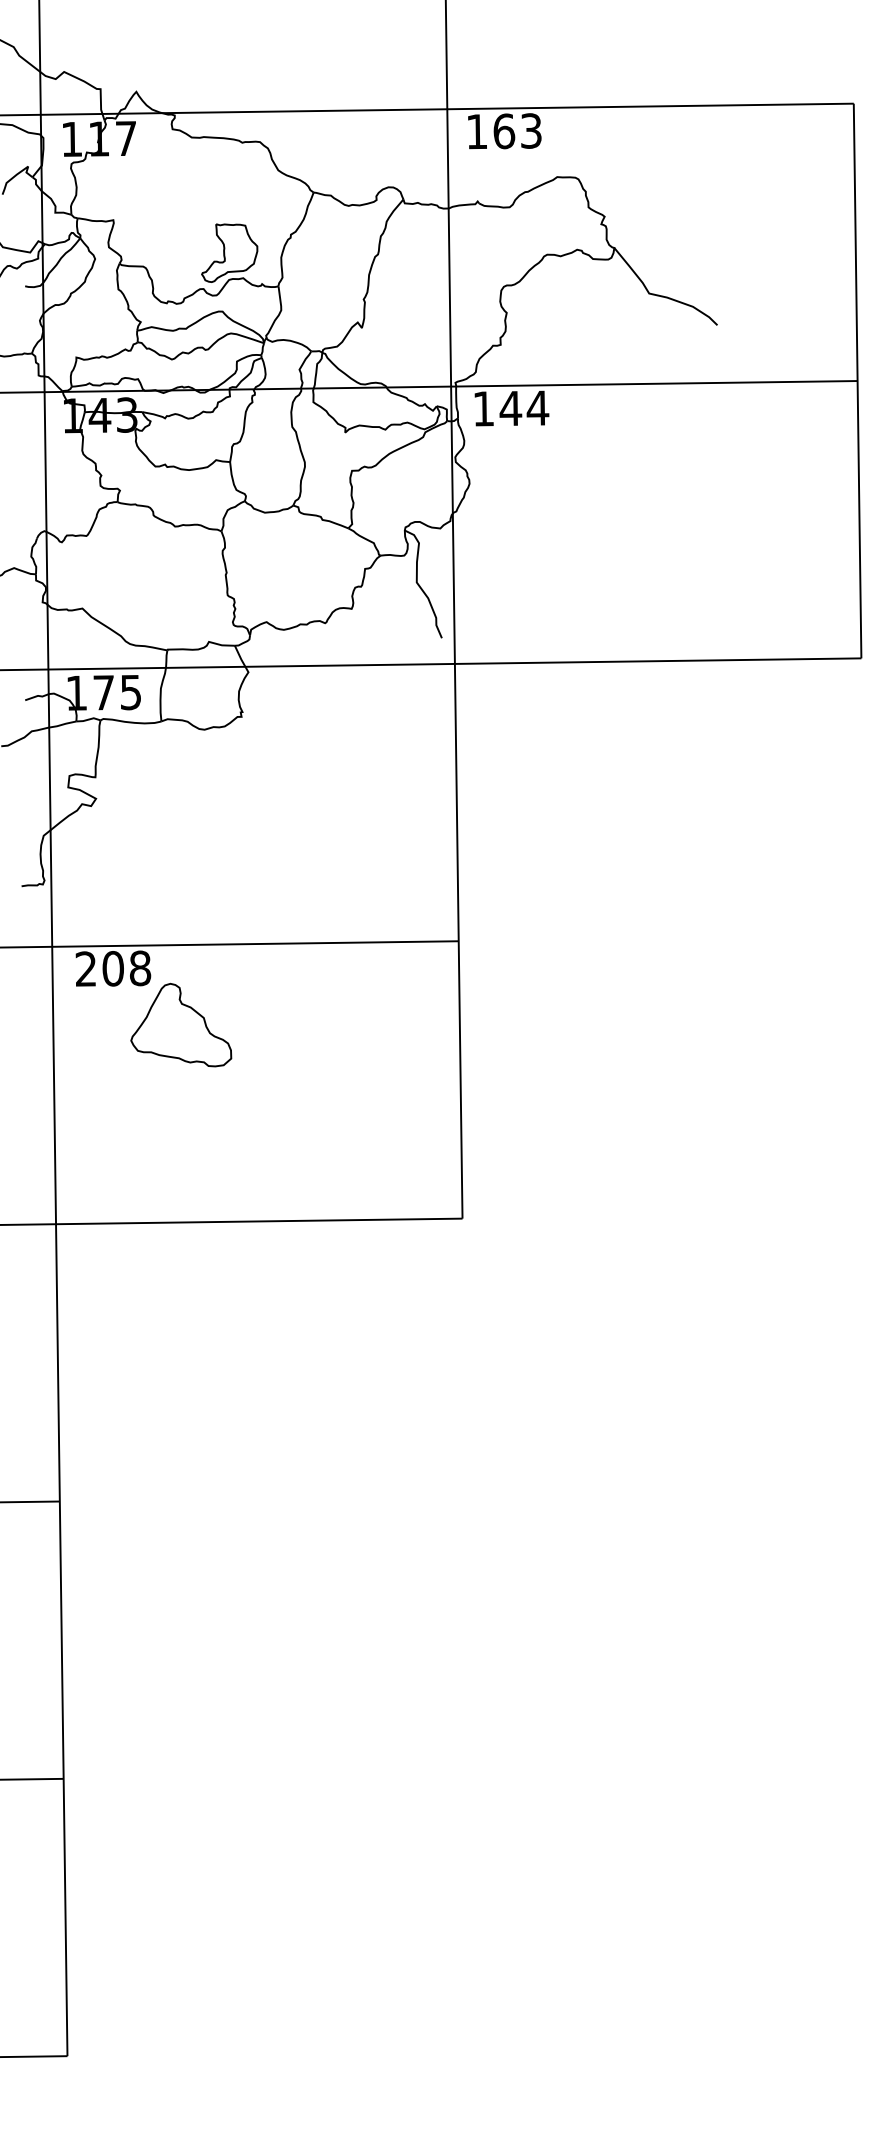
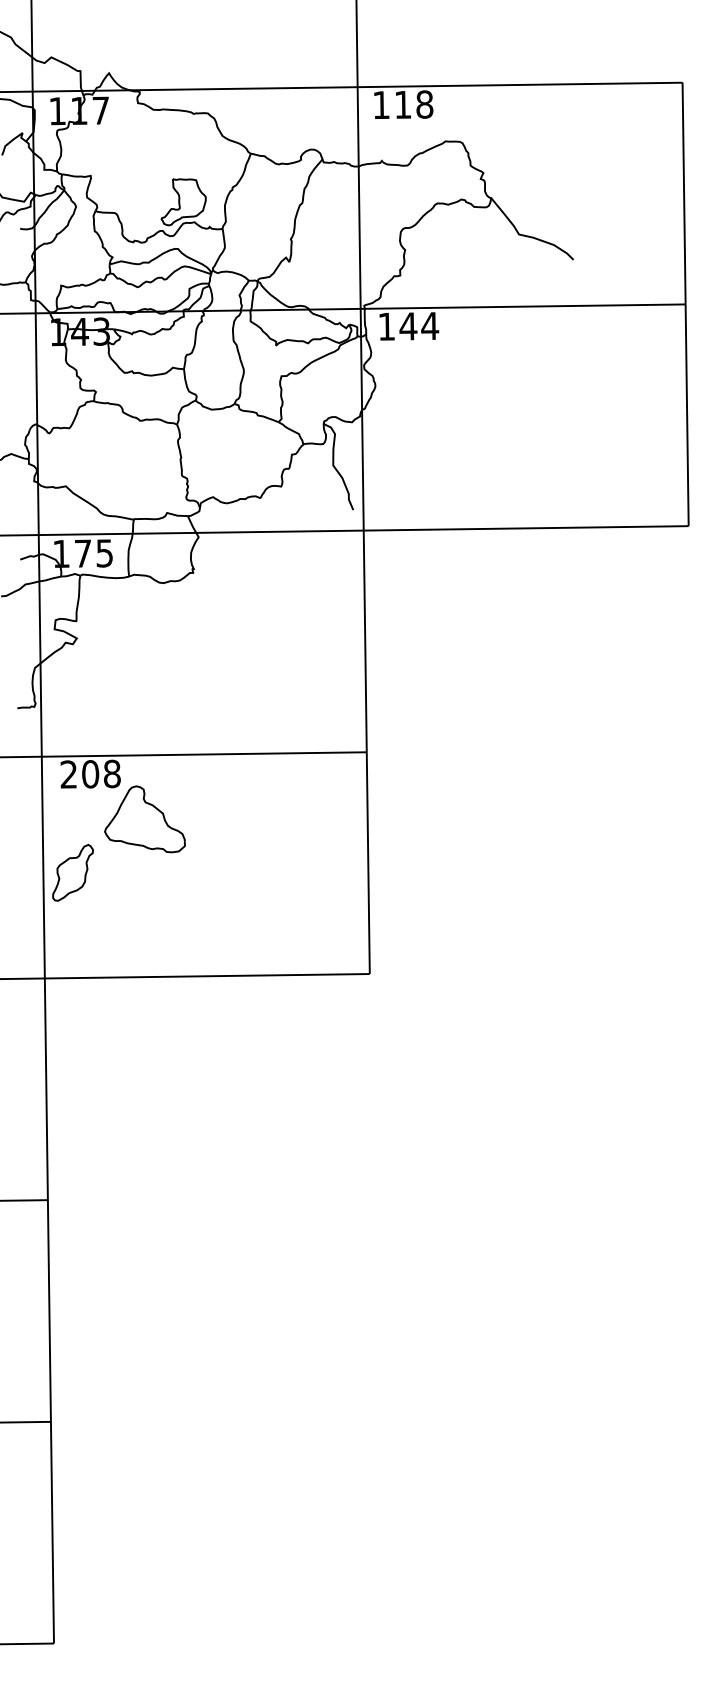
text: (517, 131) -> (413, 104), 163 -> 118
part: (91, 1091) -> (73, 872), added

